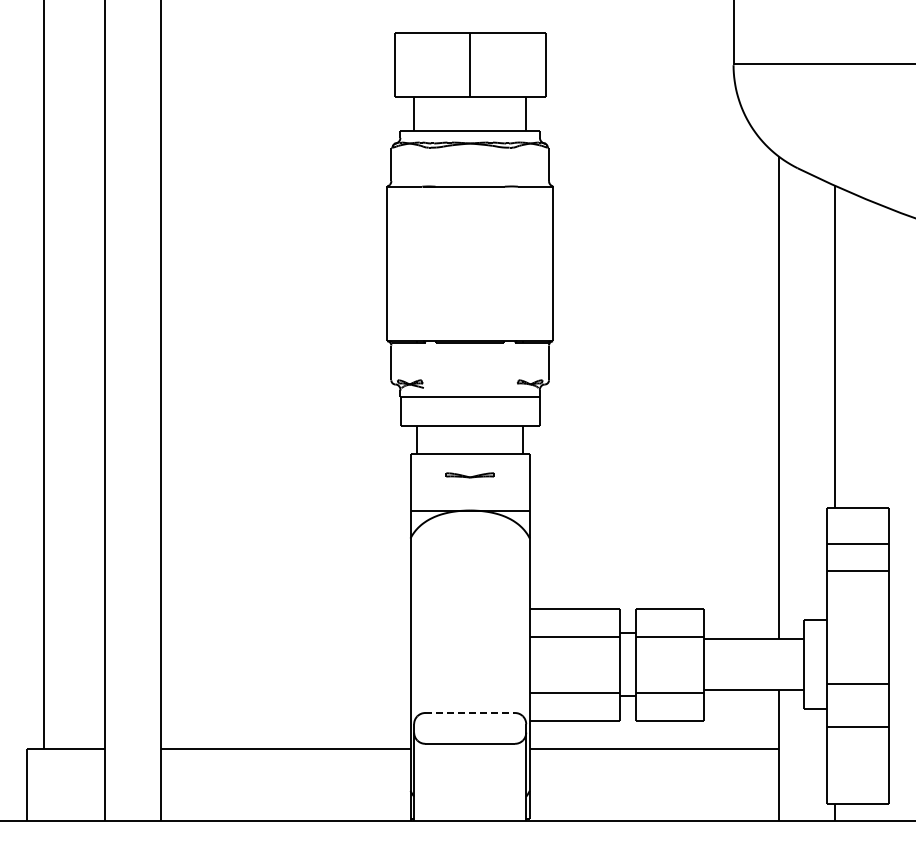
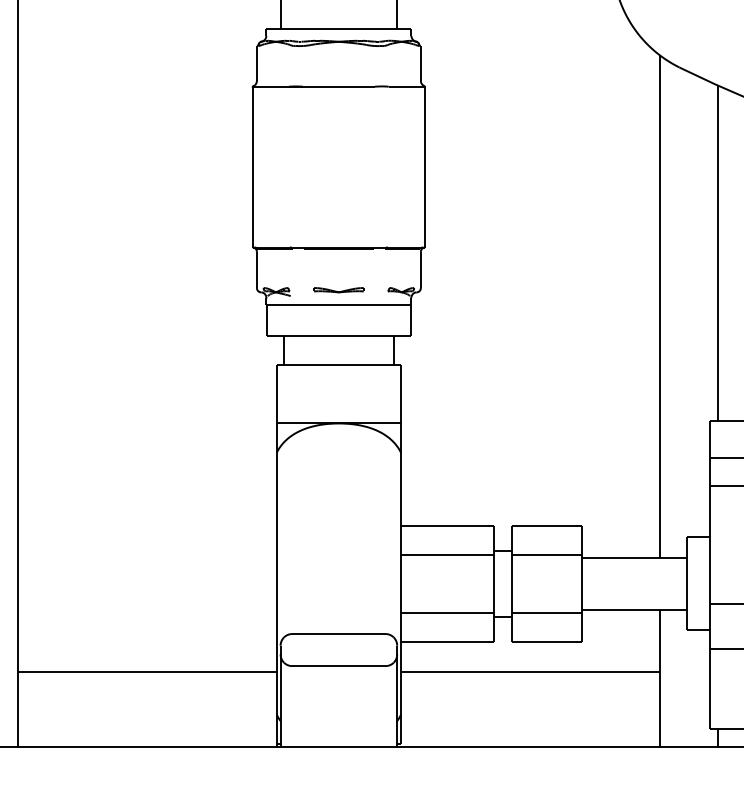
part: (469, 475) -> (338, 290), moved
line: (470, 713) -> (339, 634), dashed -> solid

